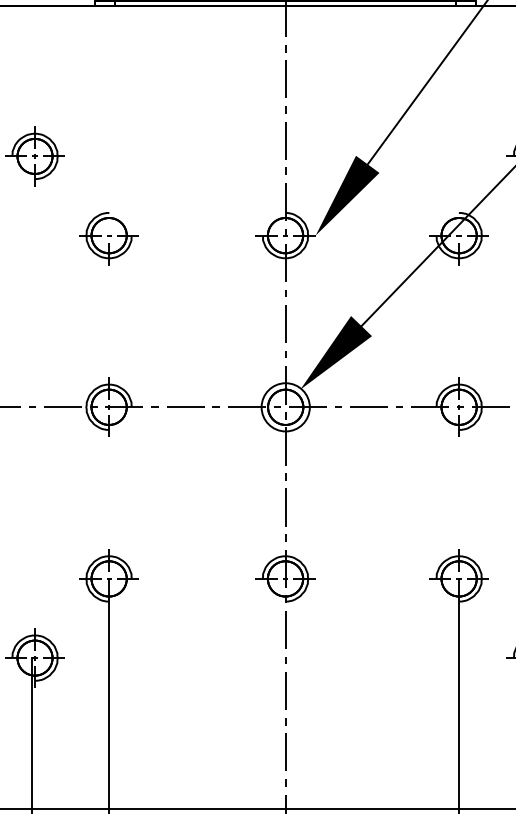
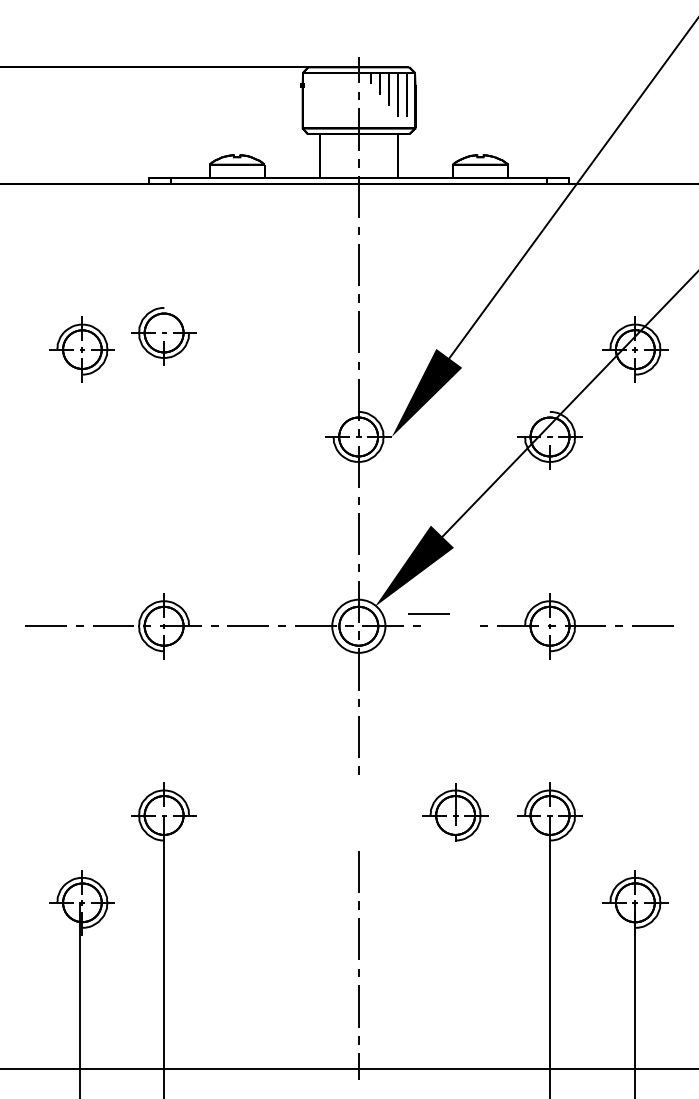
part: (108, 238) -> (163, 336), moved
line: (368, 406) -> (428, 613), moved
part: (285, 576) -> (455, 812), moved

